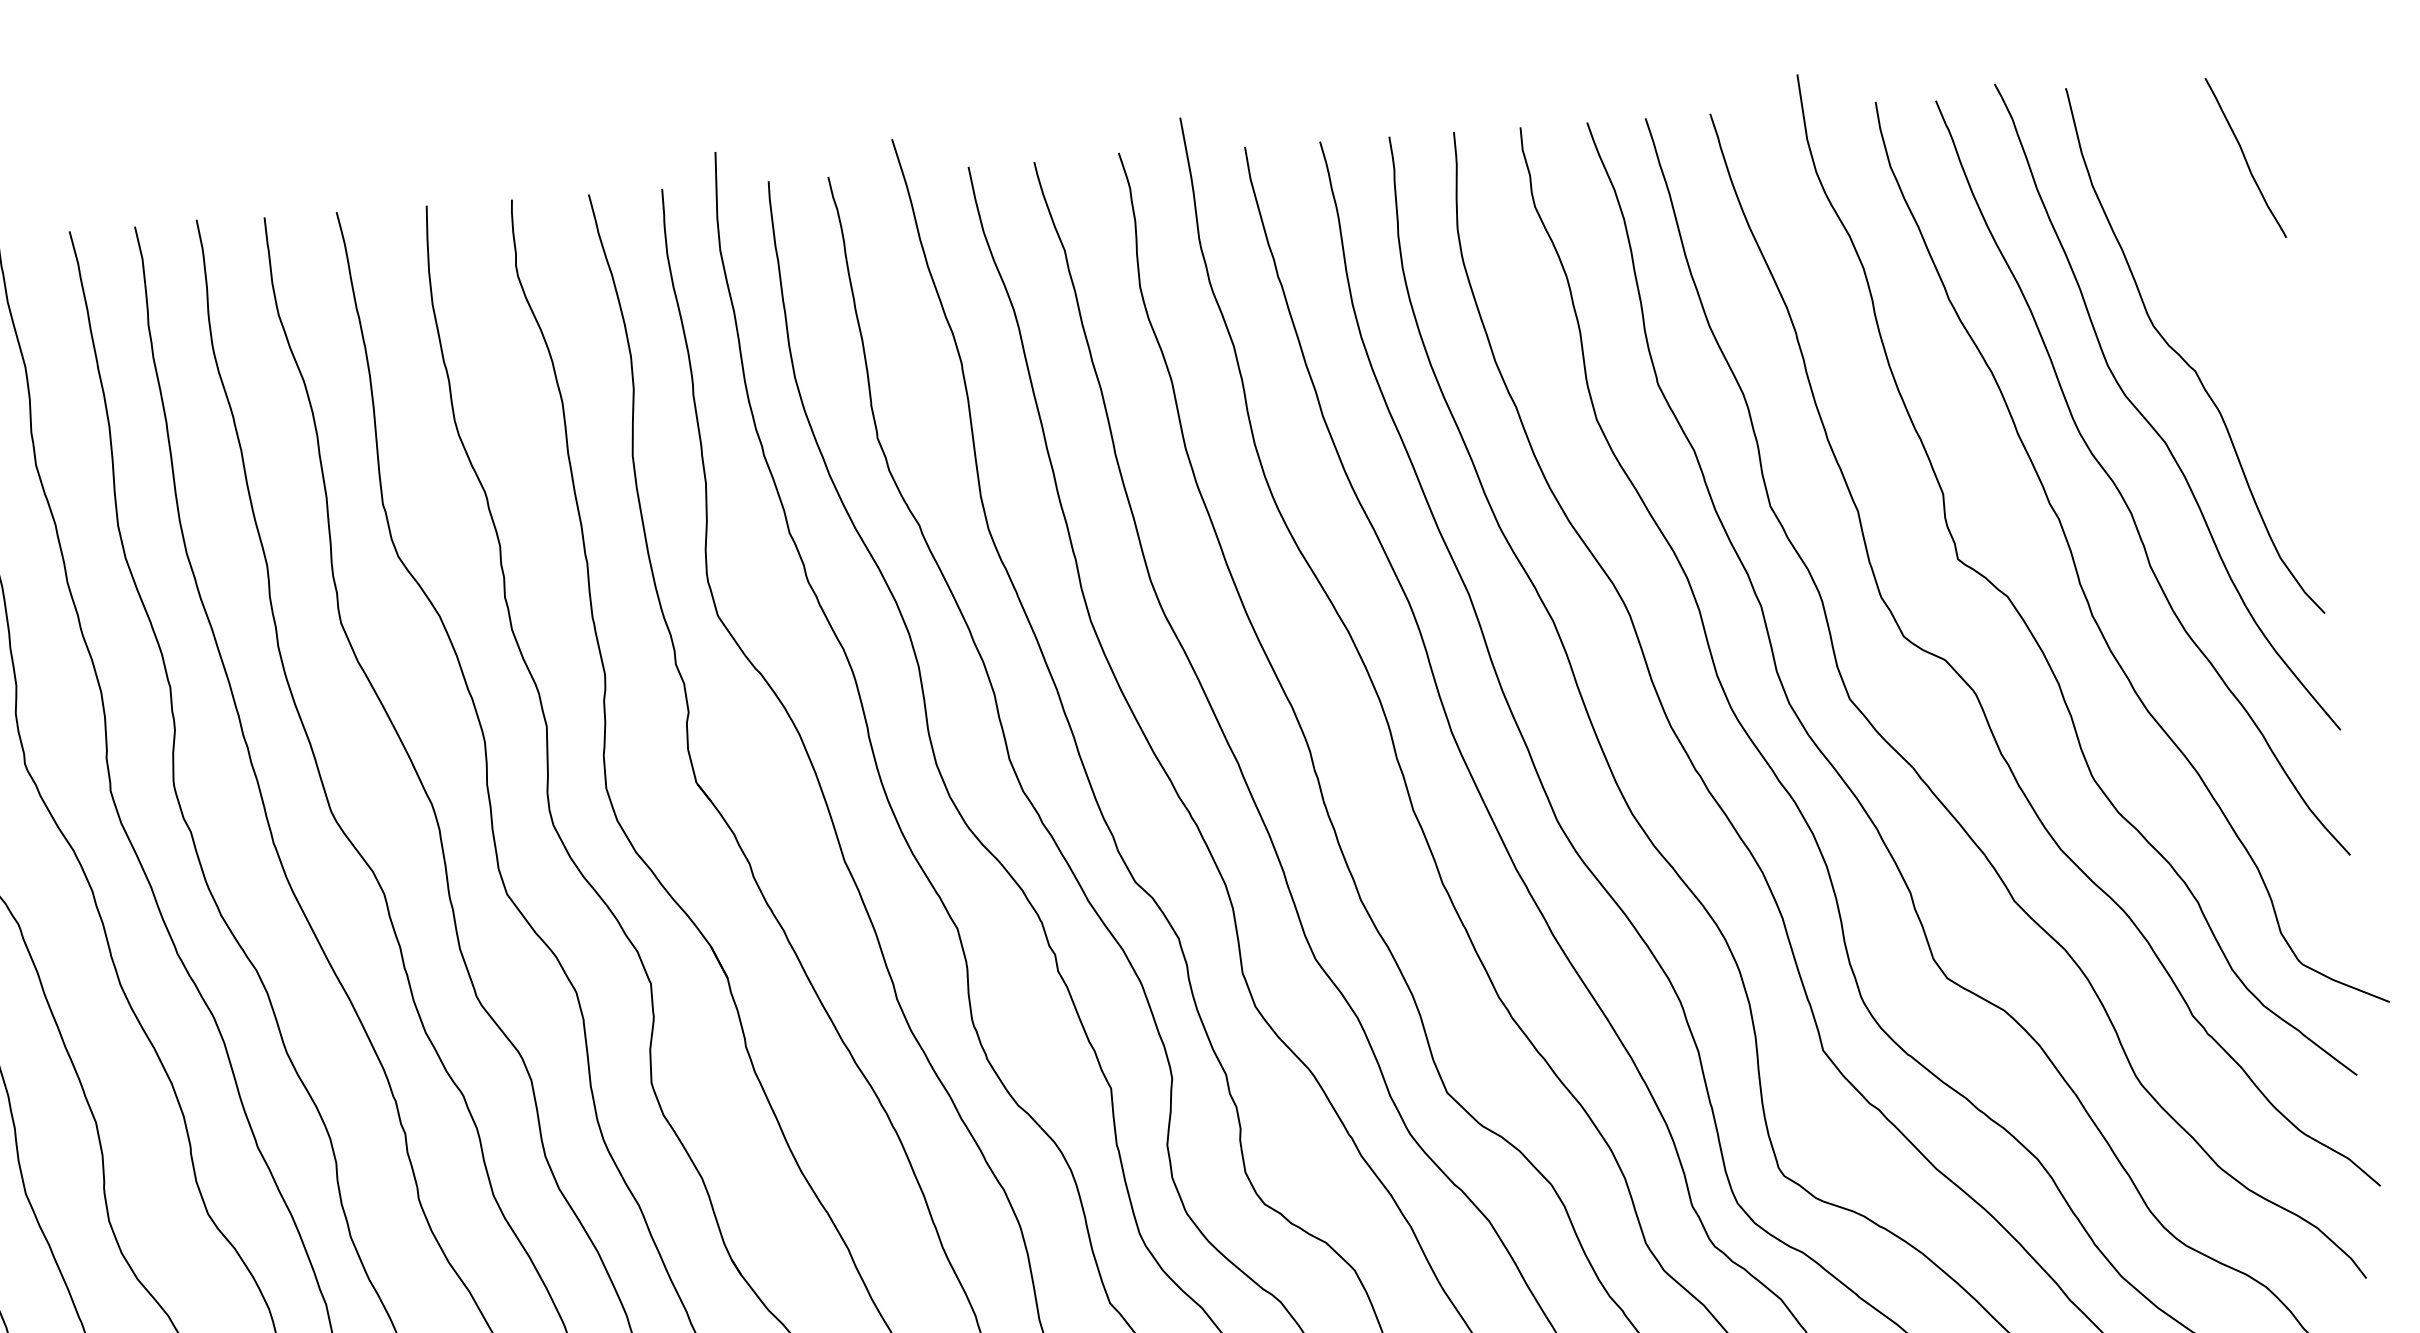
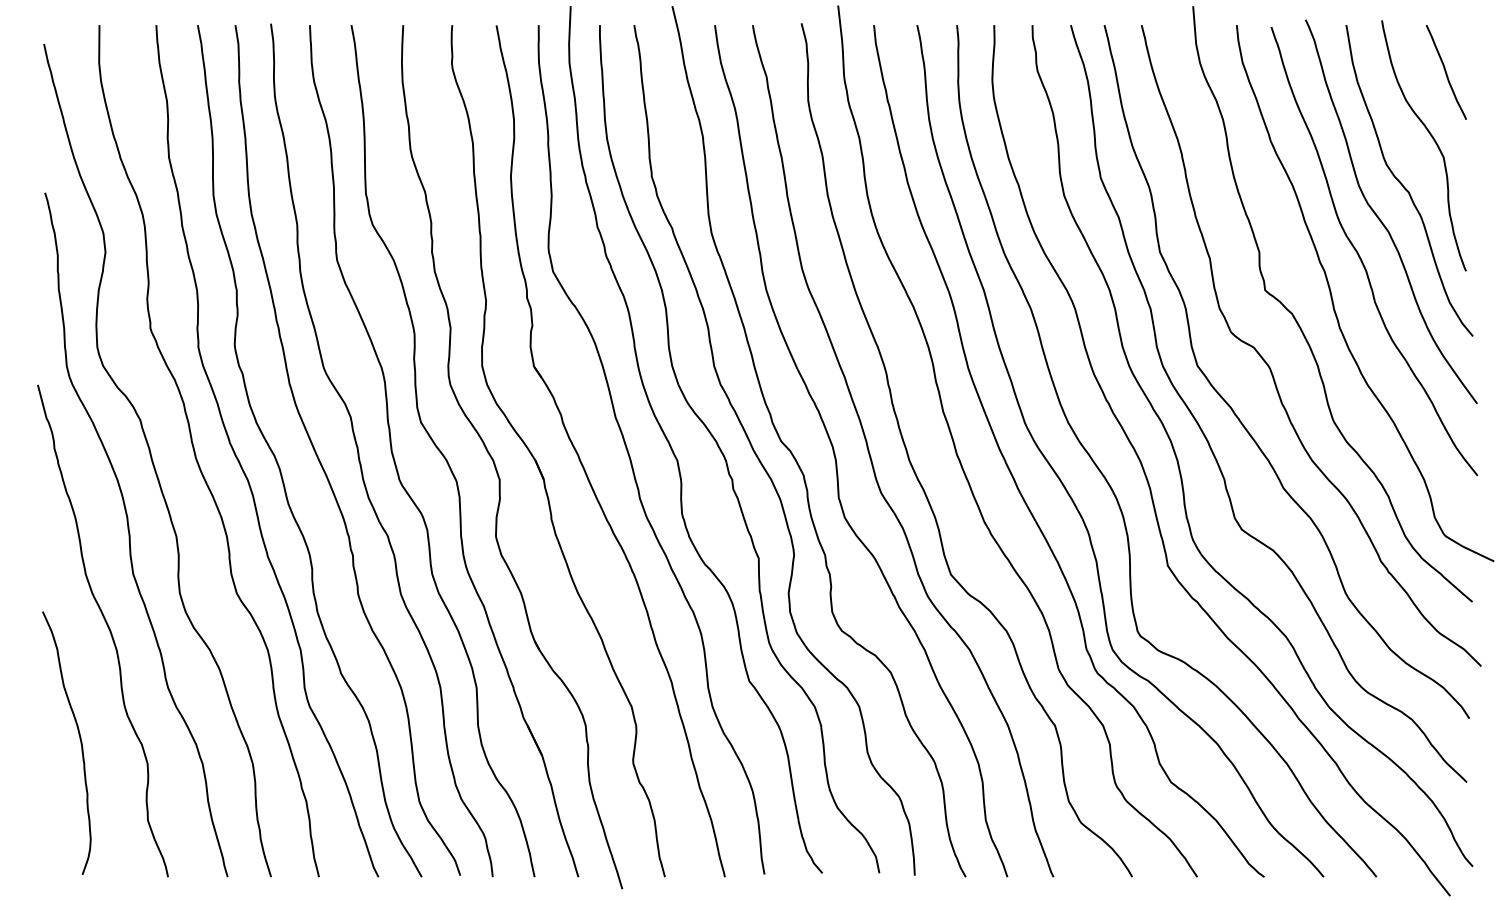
curve: (2231, 277) -> (1433, 140), added

